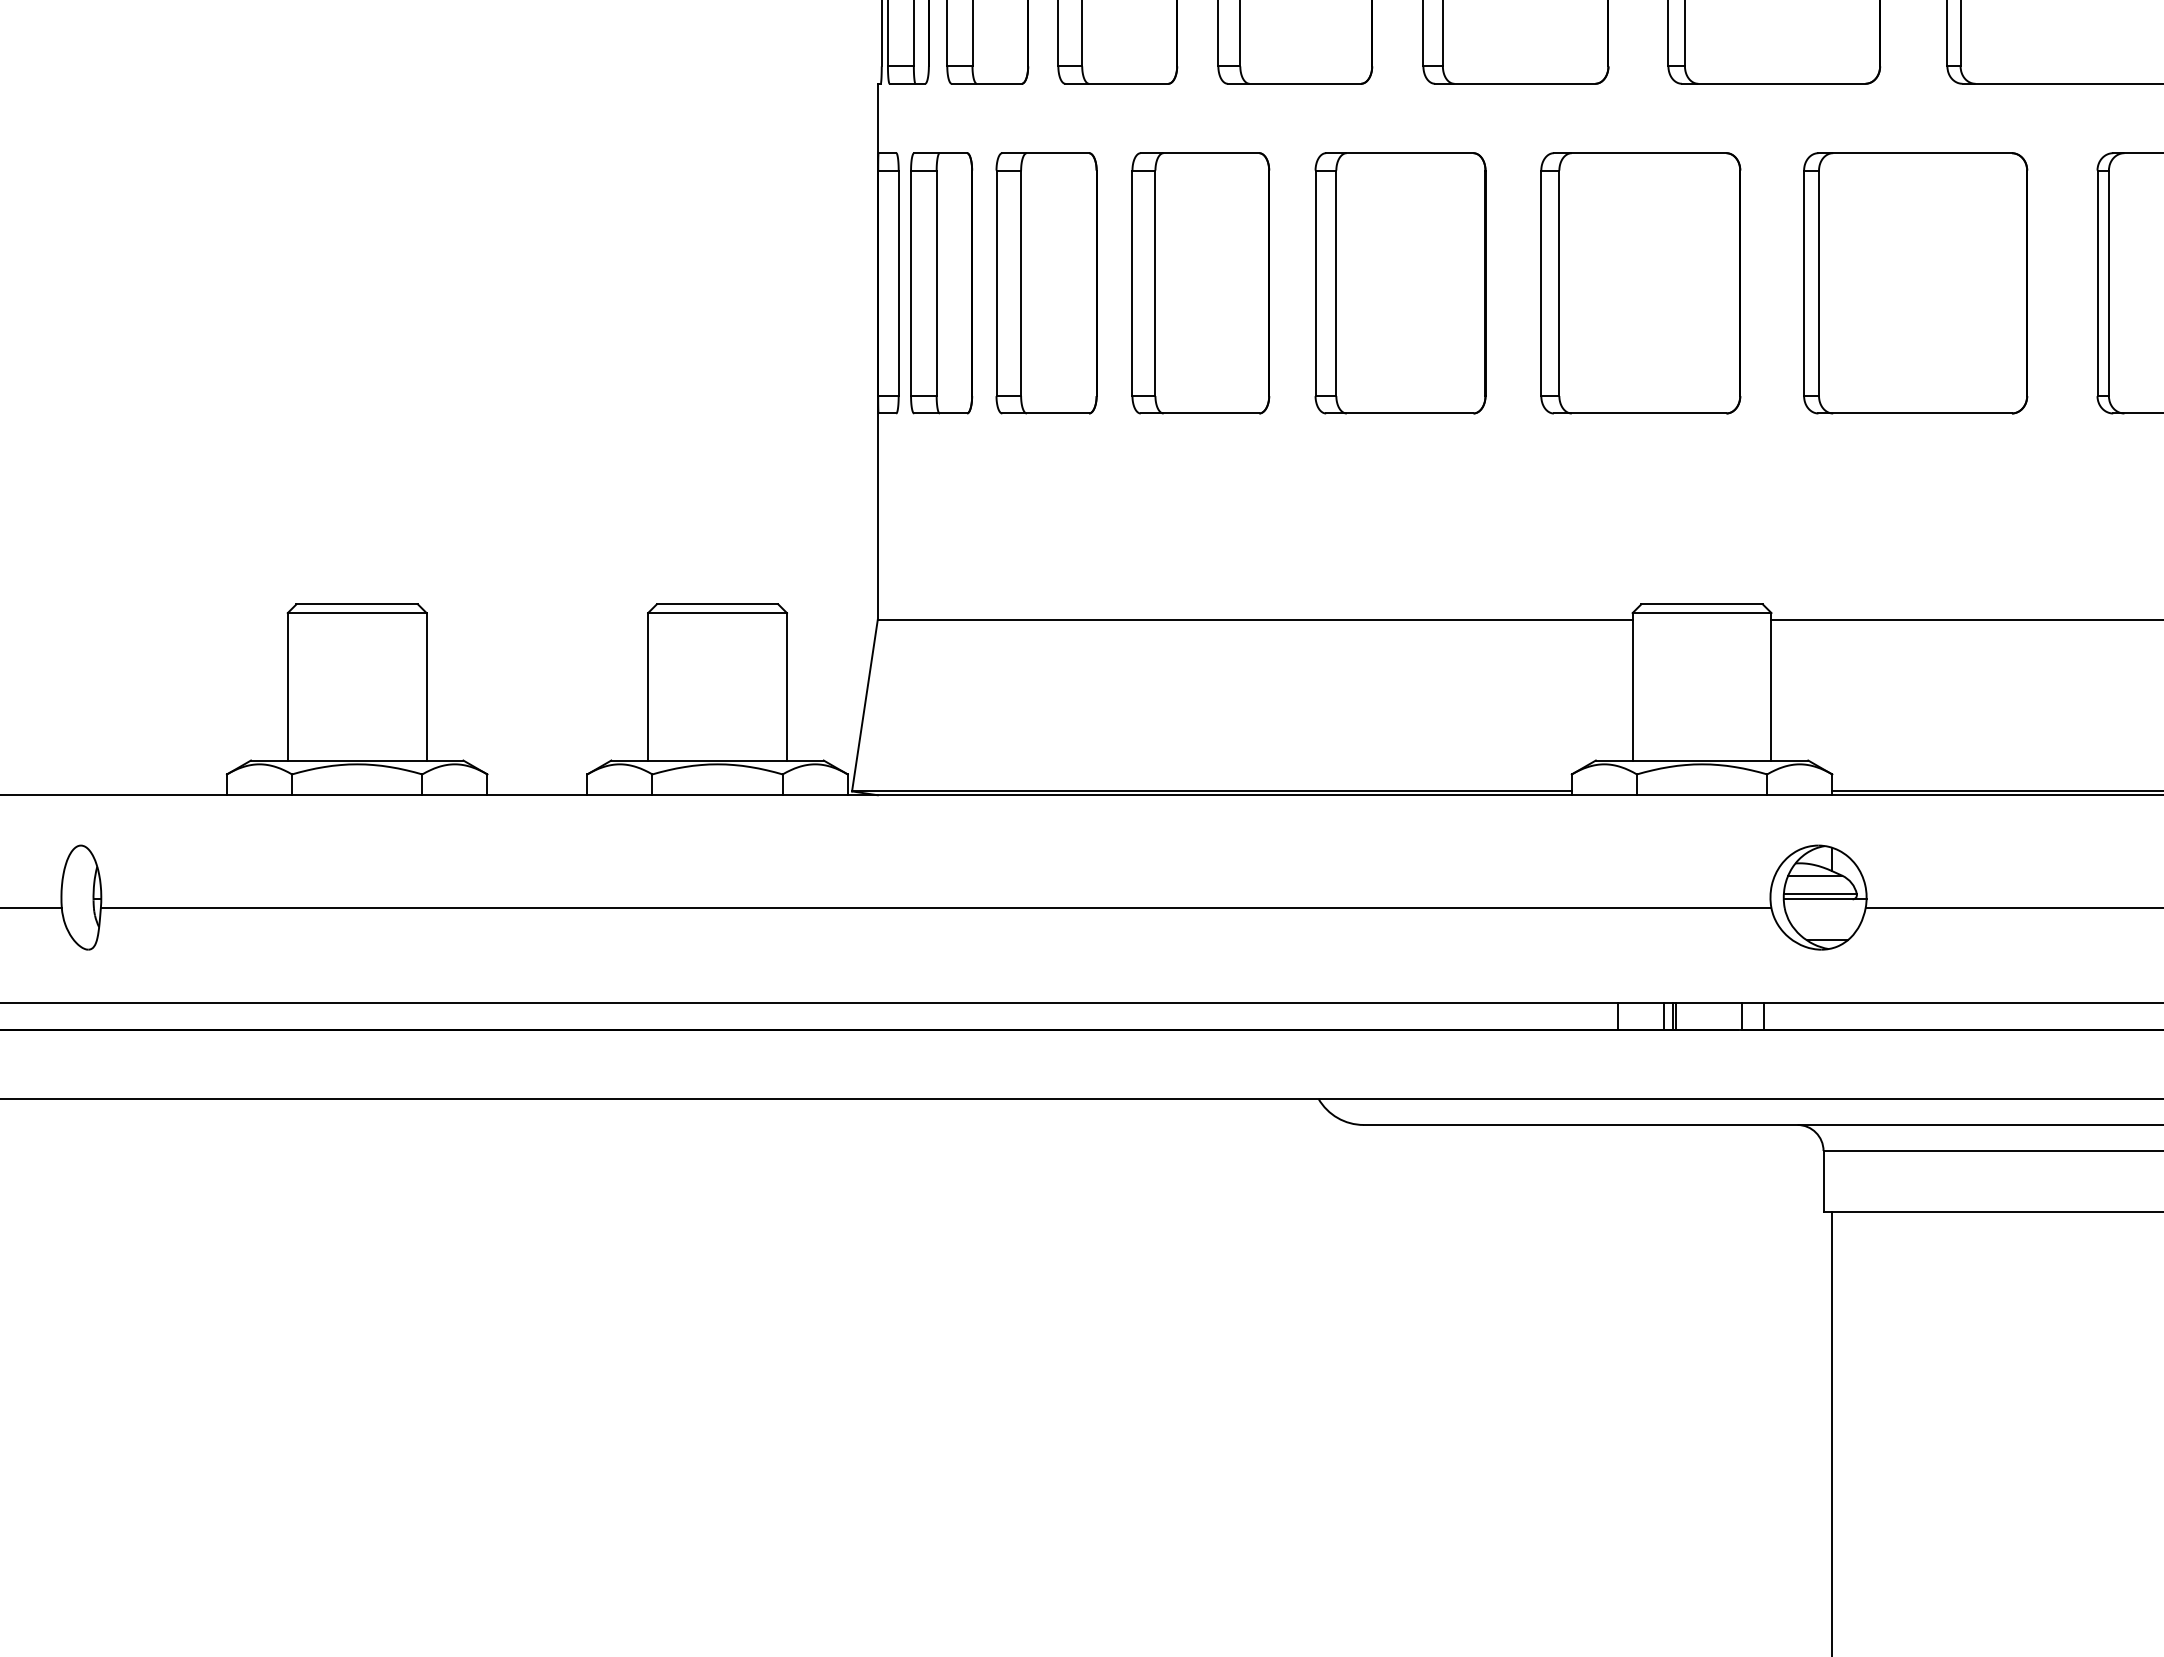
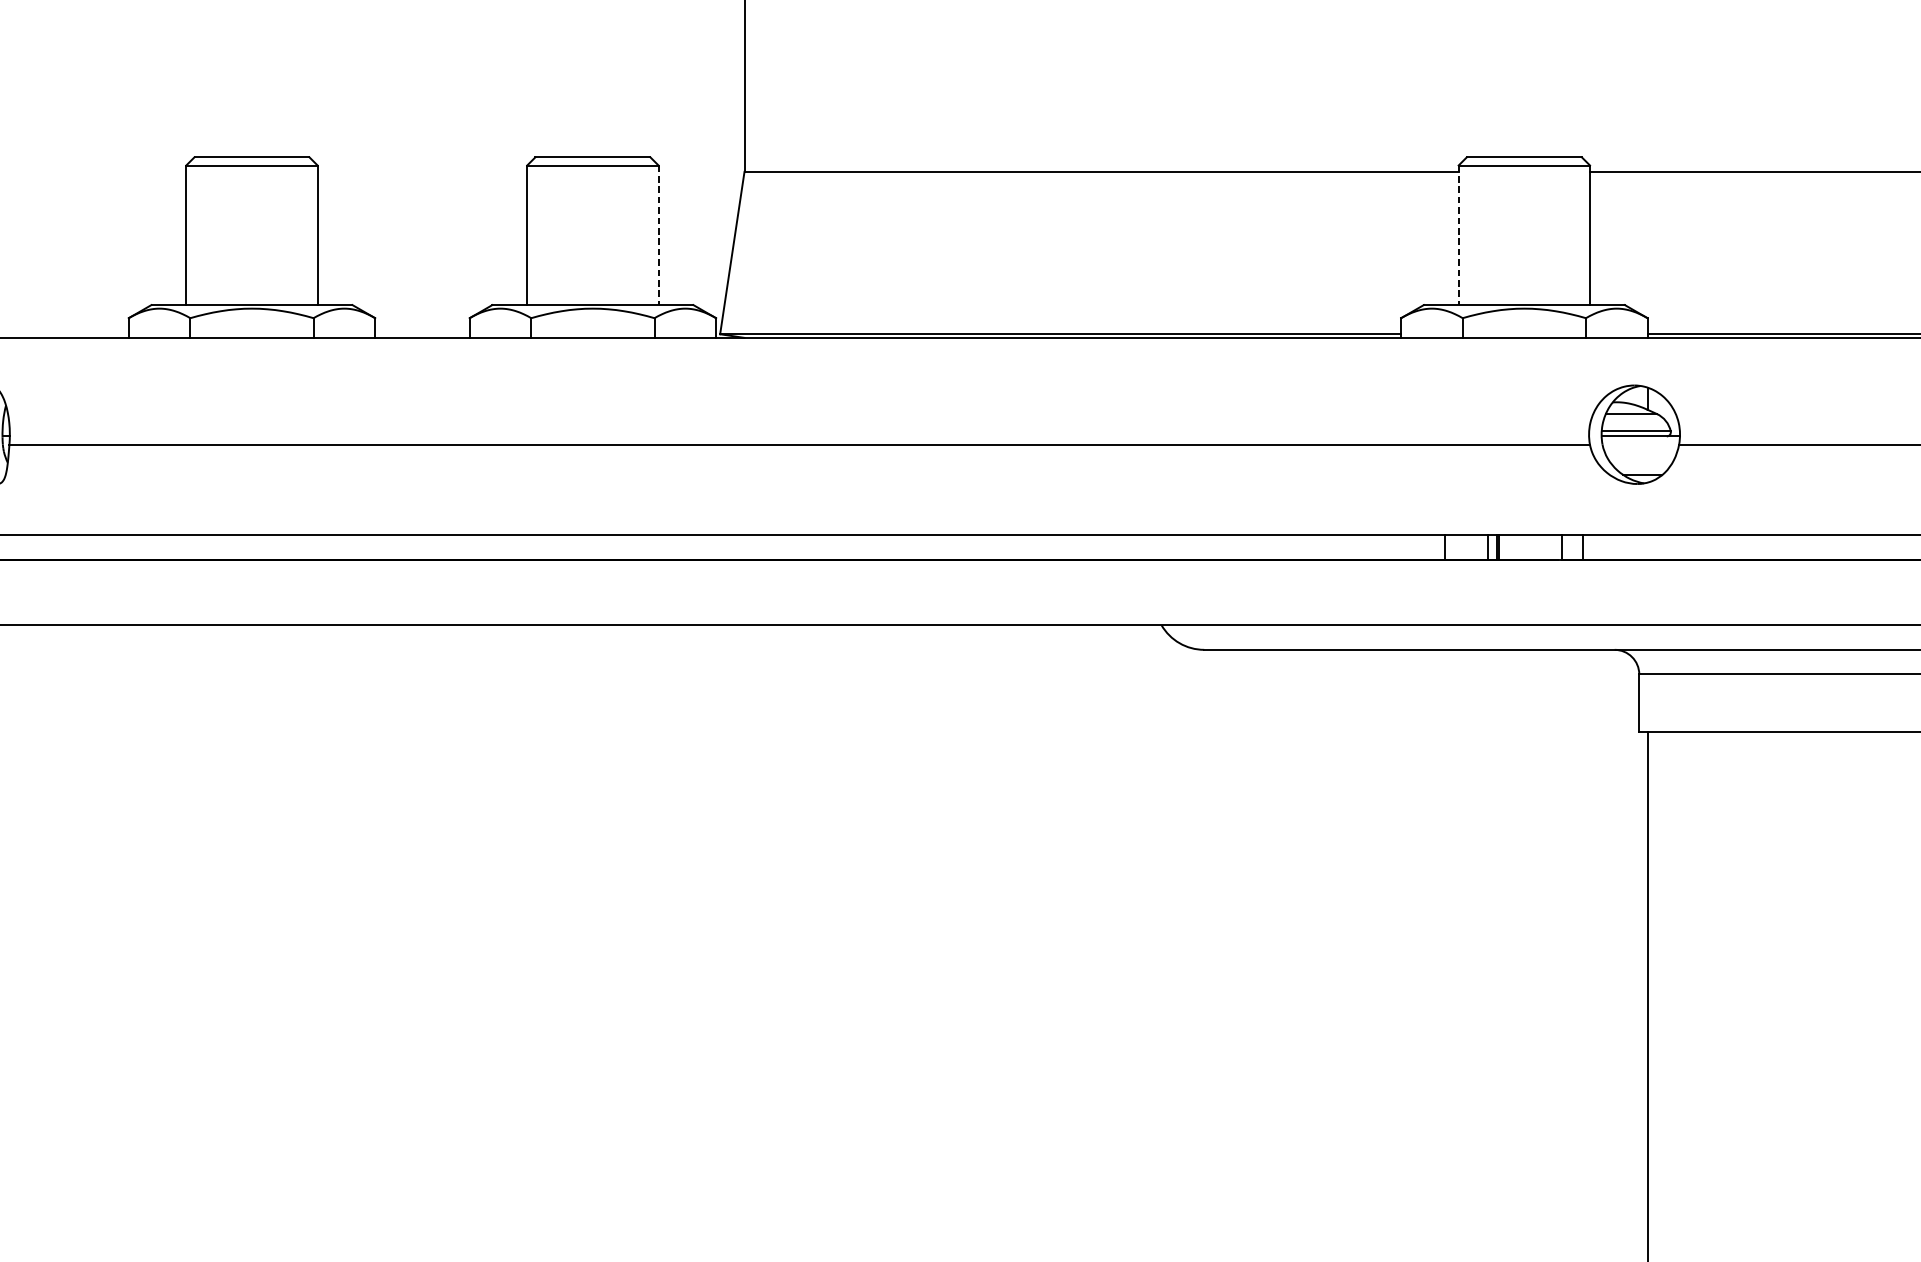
line: (786, 686) -> (658, 235), solid -> dashed
line: (1632, 686) -> (1458, 235), solid -> dashed

